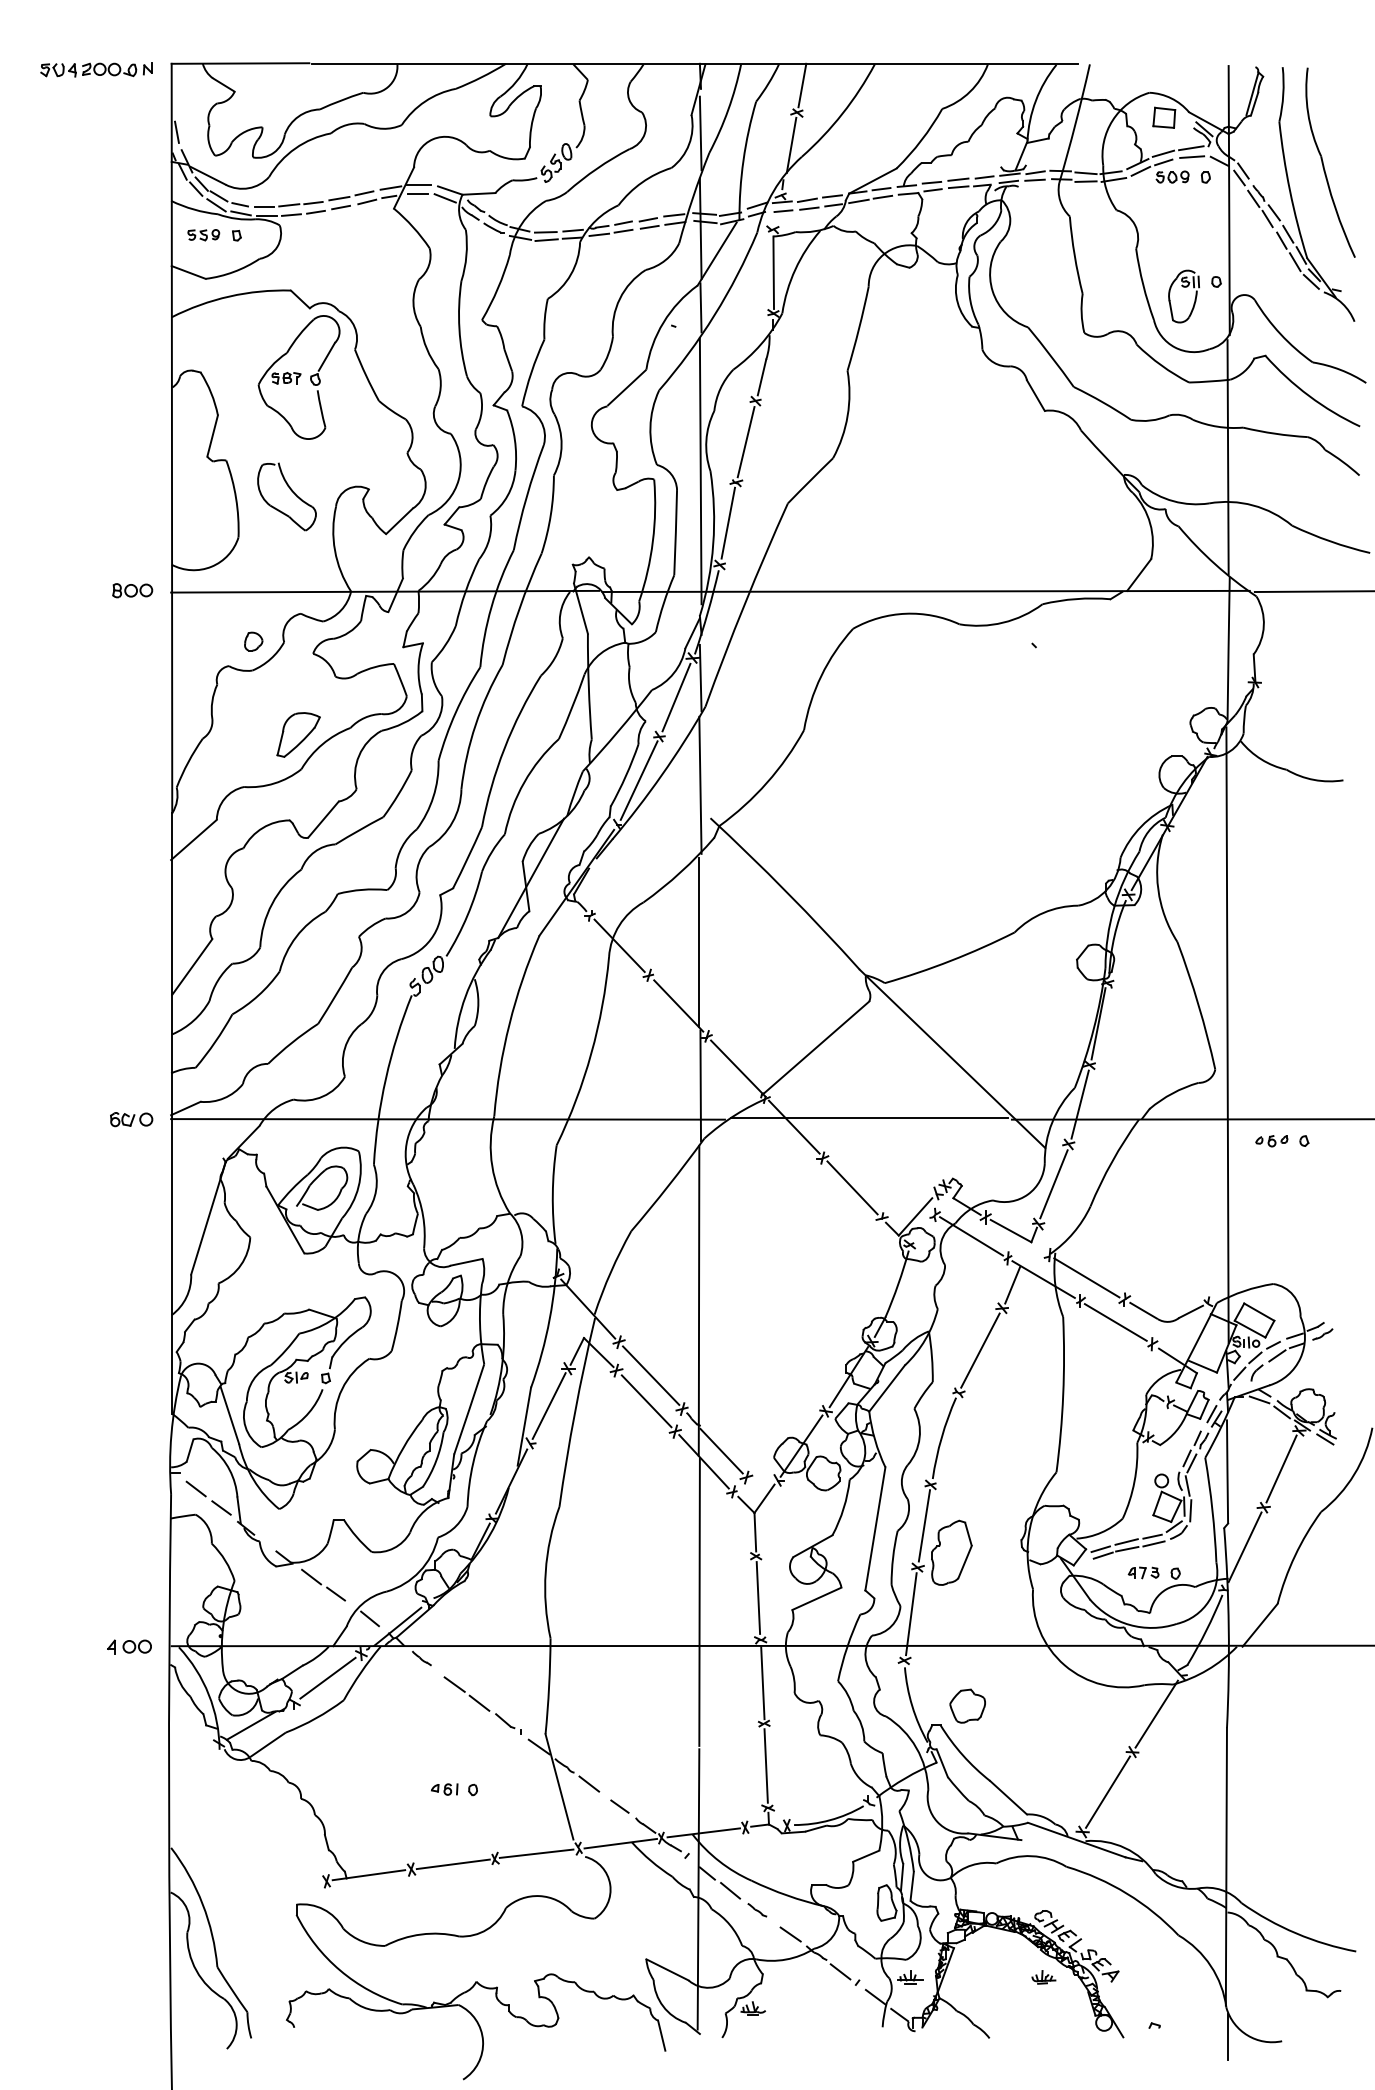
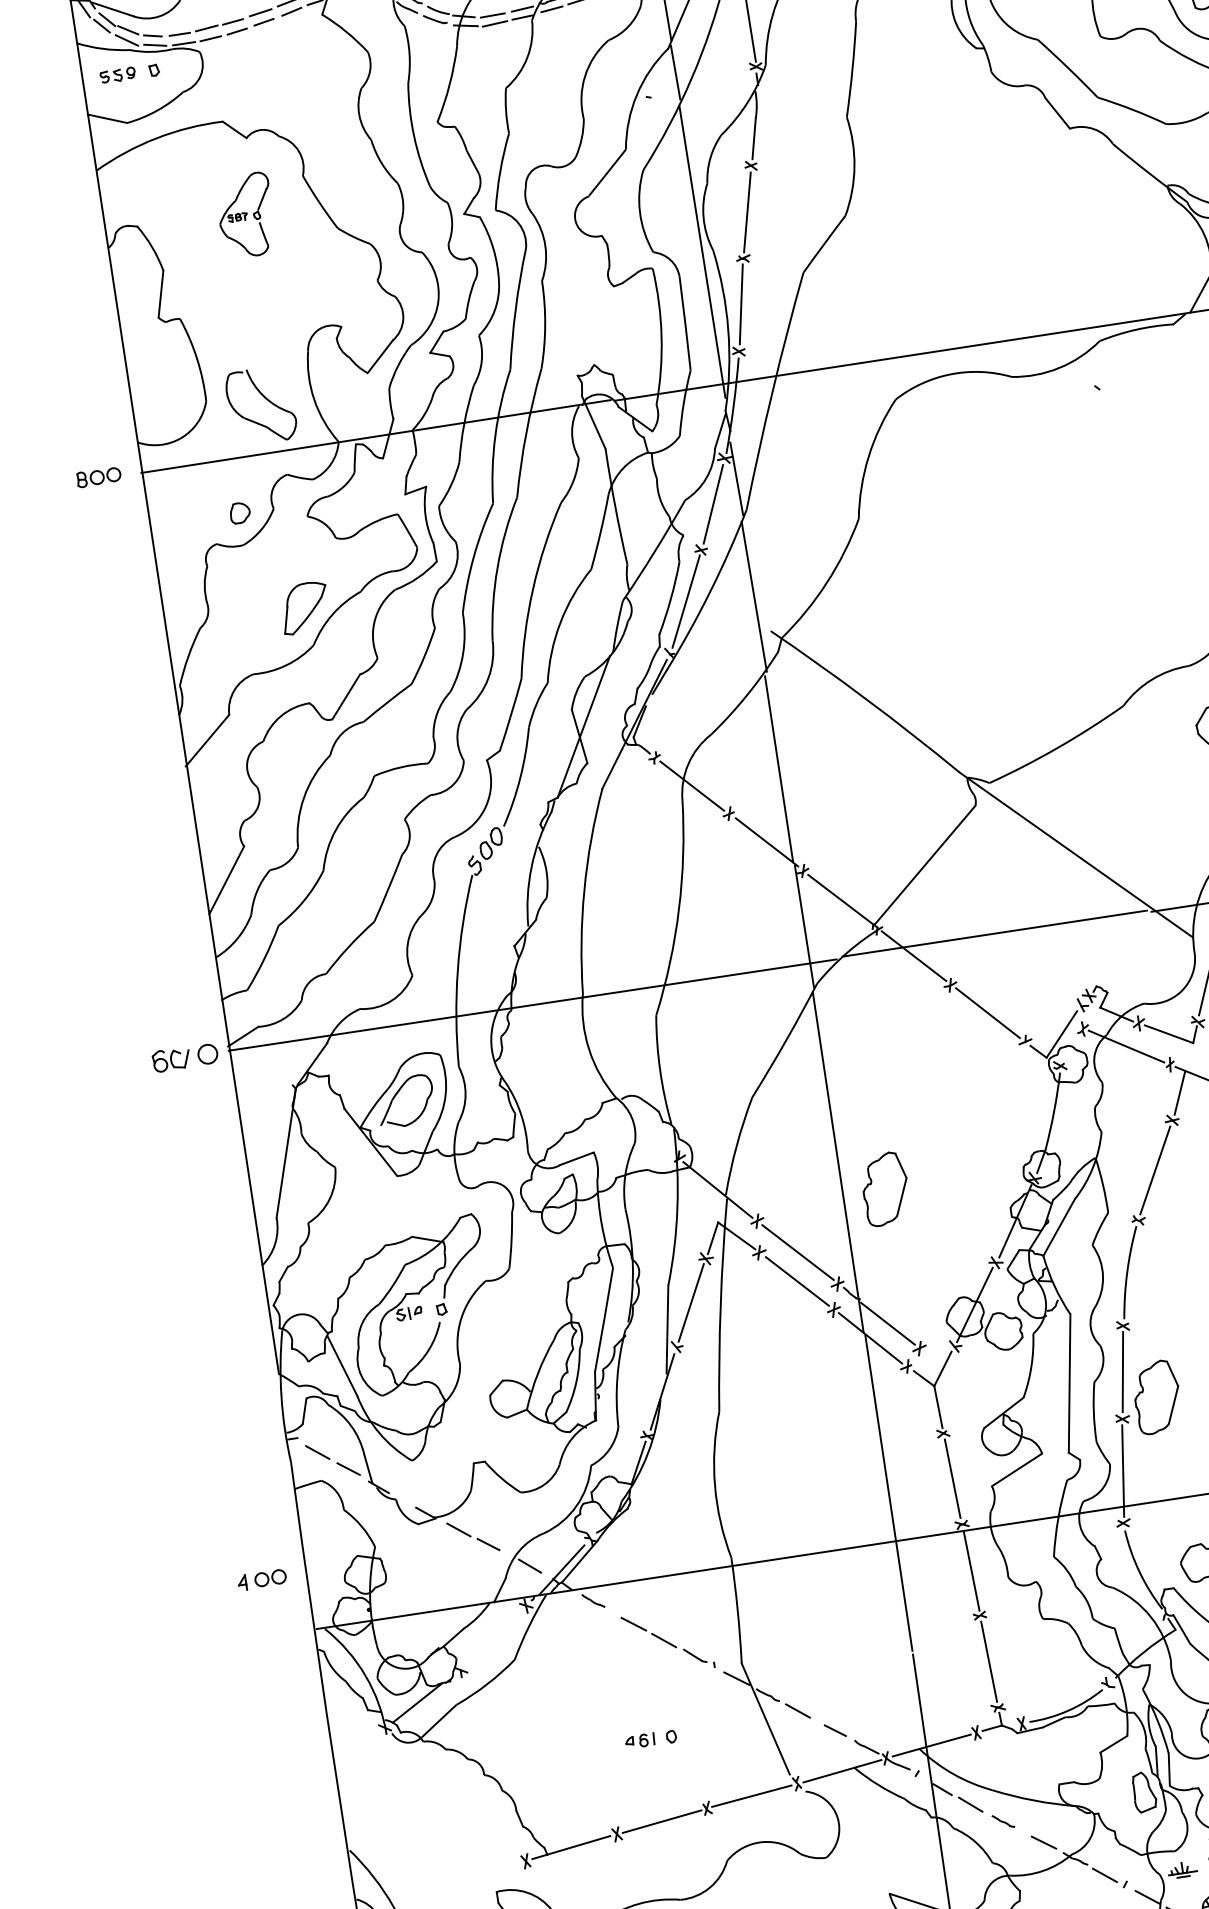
part: (298, 377) -> (245, 215), size x0.6
part: (291, 491) -> (265, 399), moved
part: (131, 1119) -> (185, 1057), size x1.4
part: (737, 1330) -> (885, 1188), added
part: (129, 1646) -> (262, 1579), moved
line: (327, 1677) -> (493, 1637), removed

